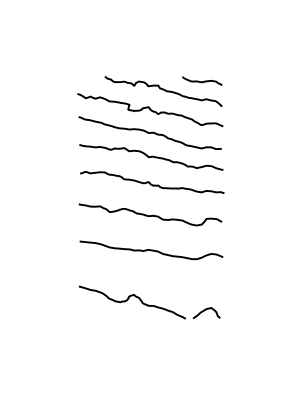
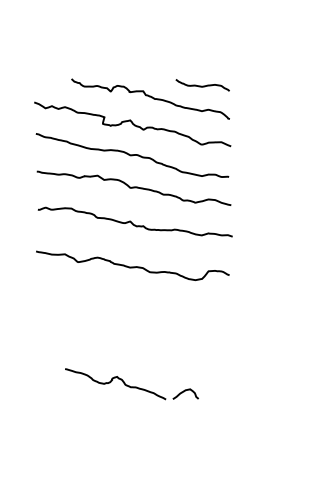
curve: (151, 250) -> (134, 313), removed
part: (149, 302) -> (131, 384), size x0.7

